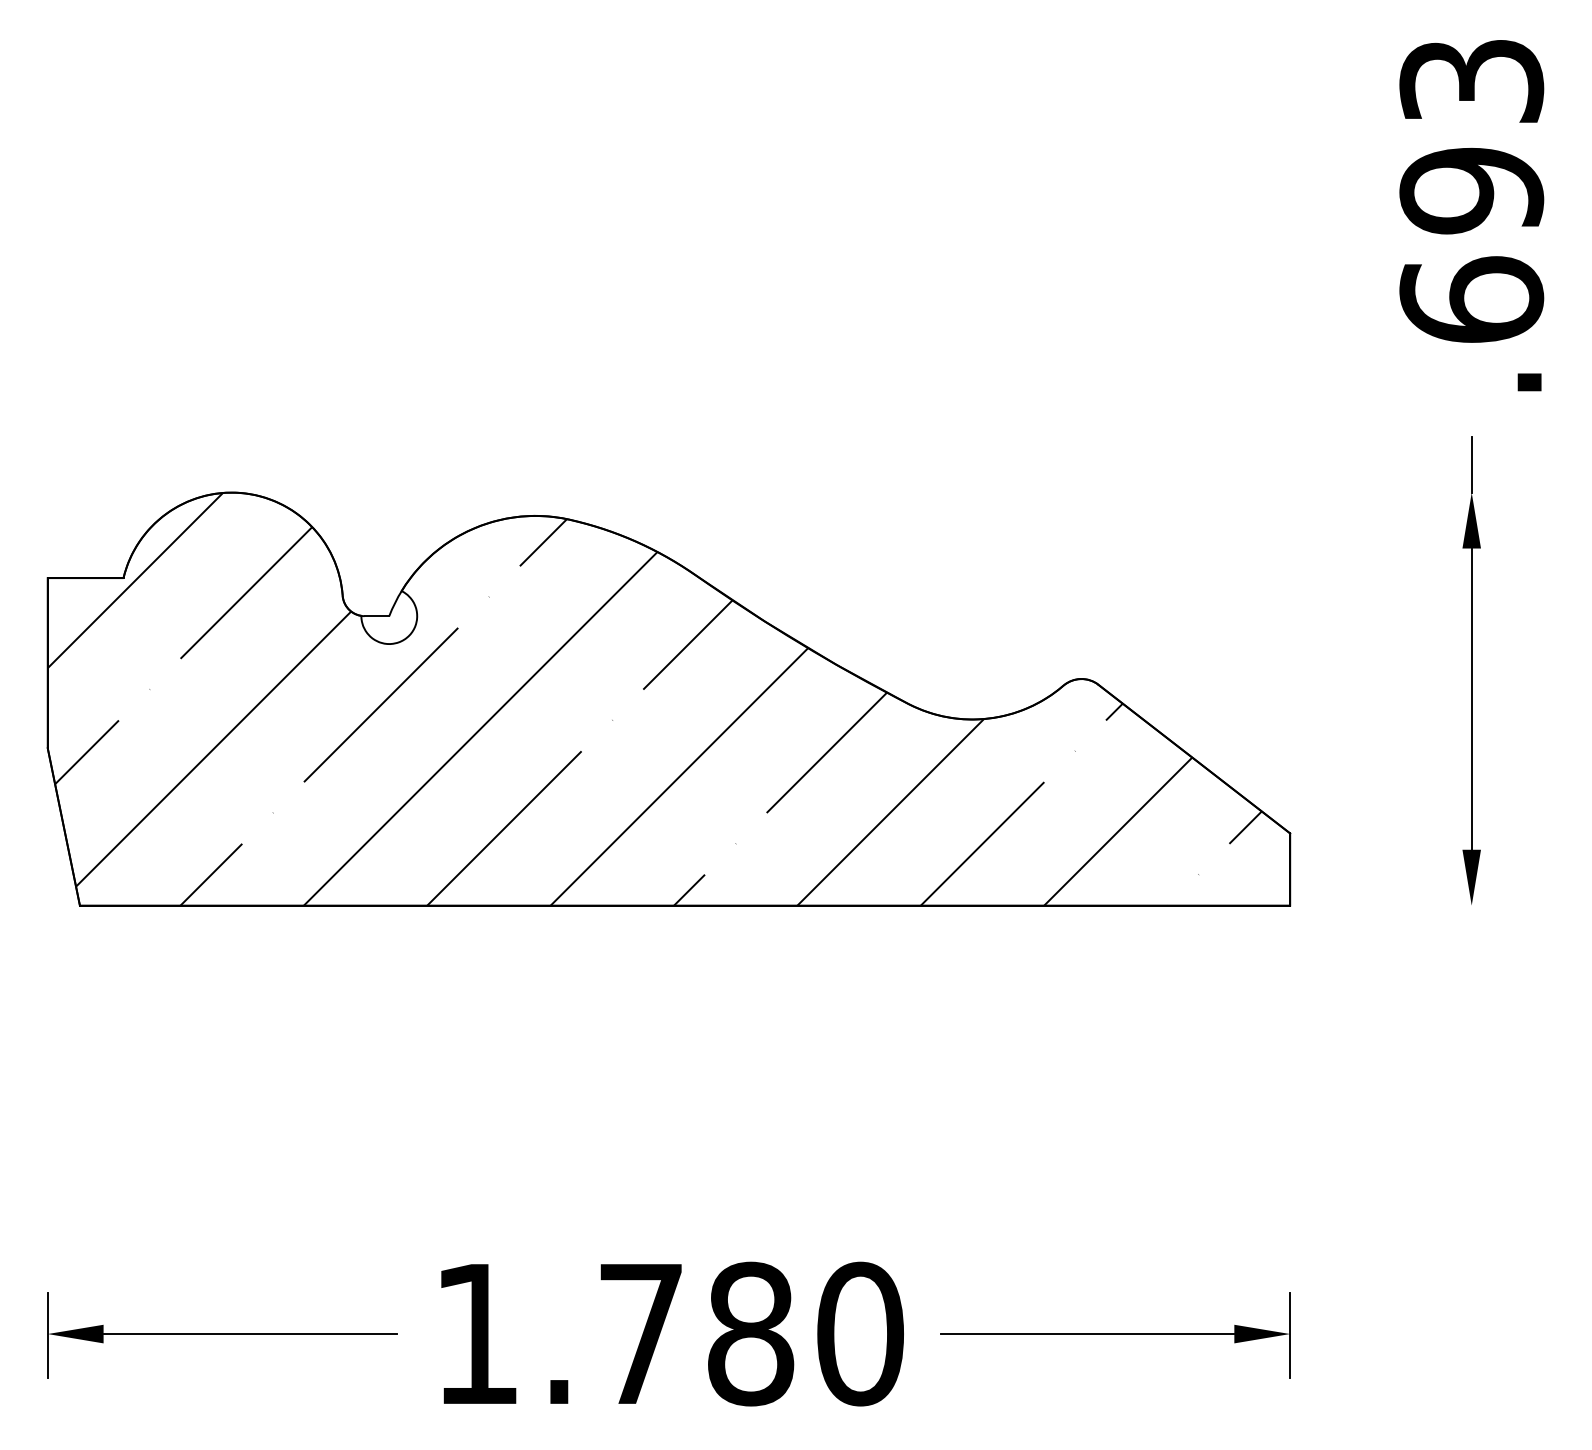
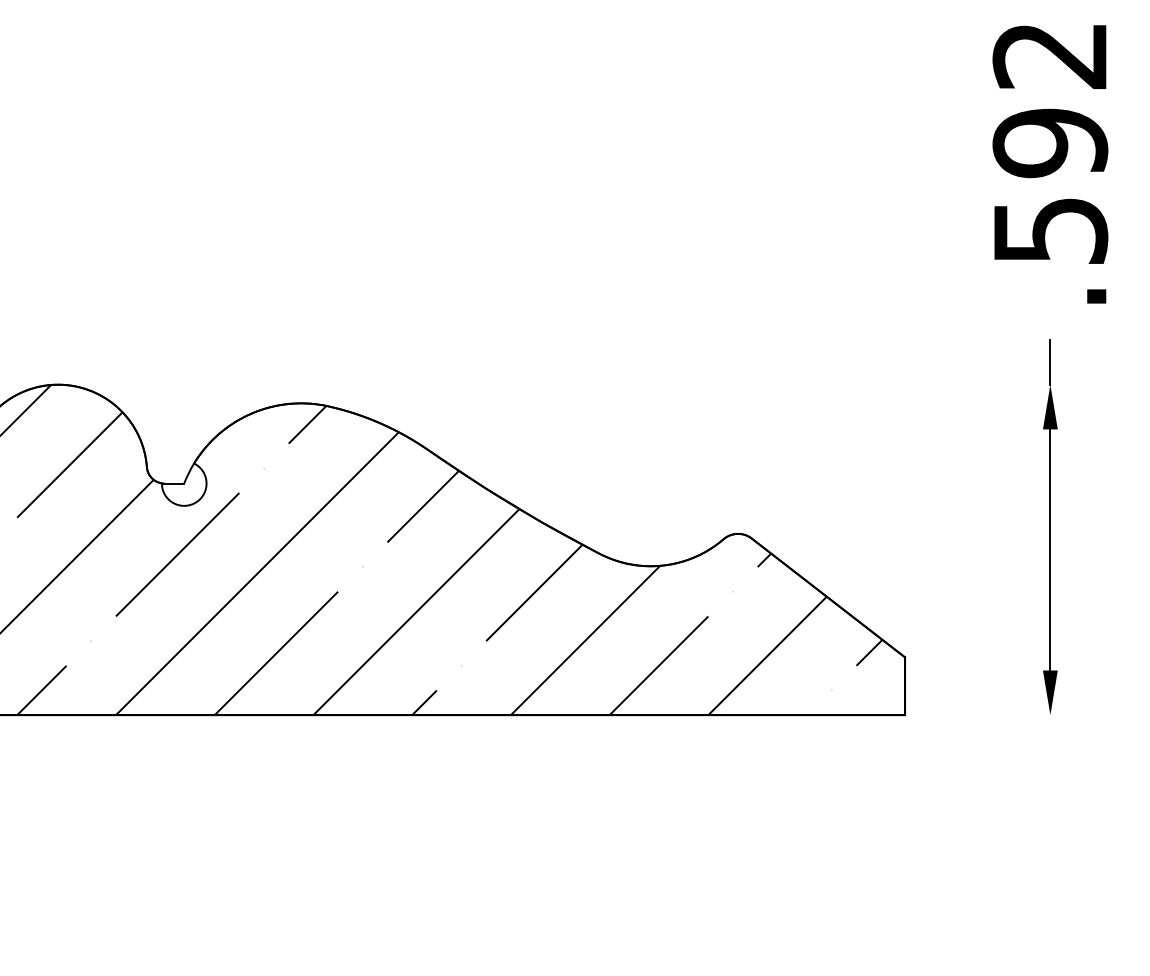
text: (1471, 191) -> (1050, 143), .693 -> .592

